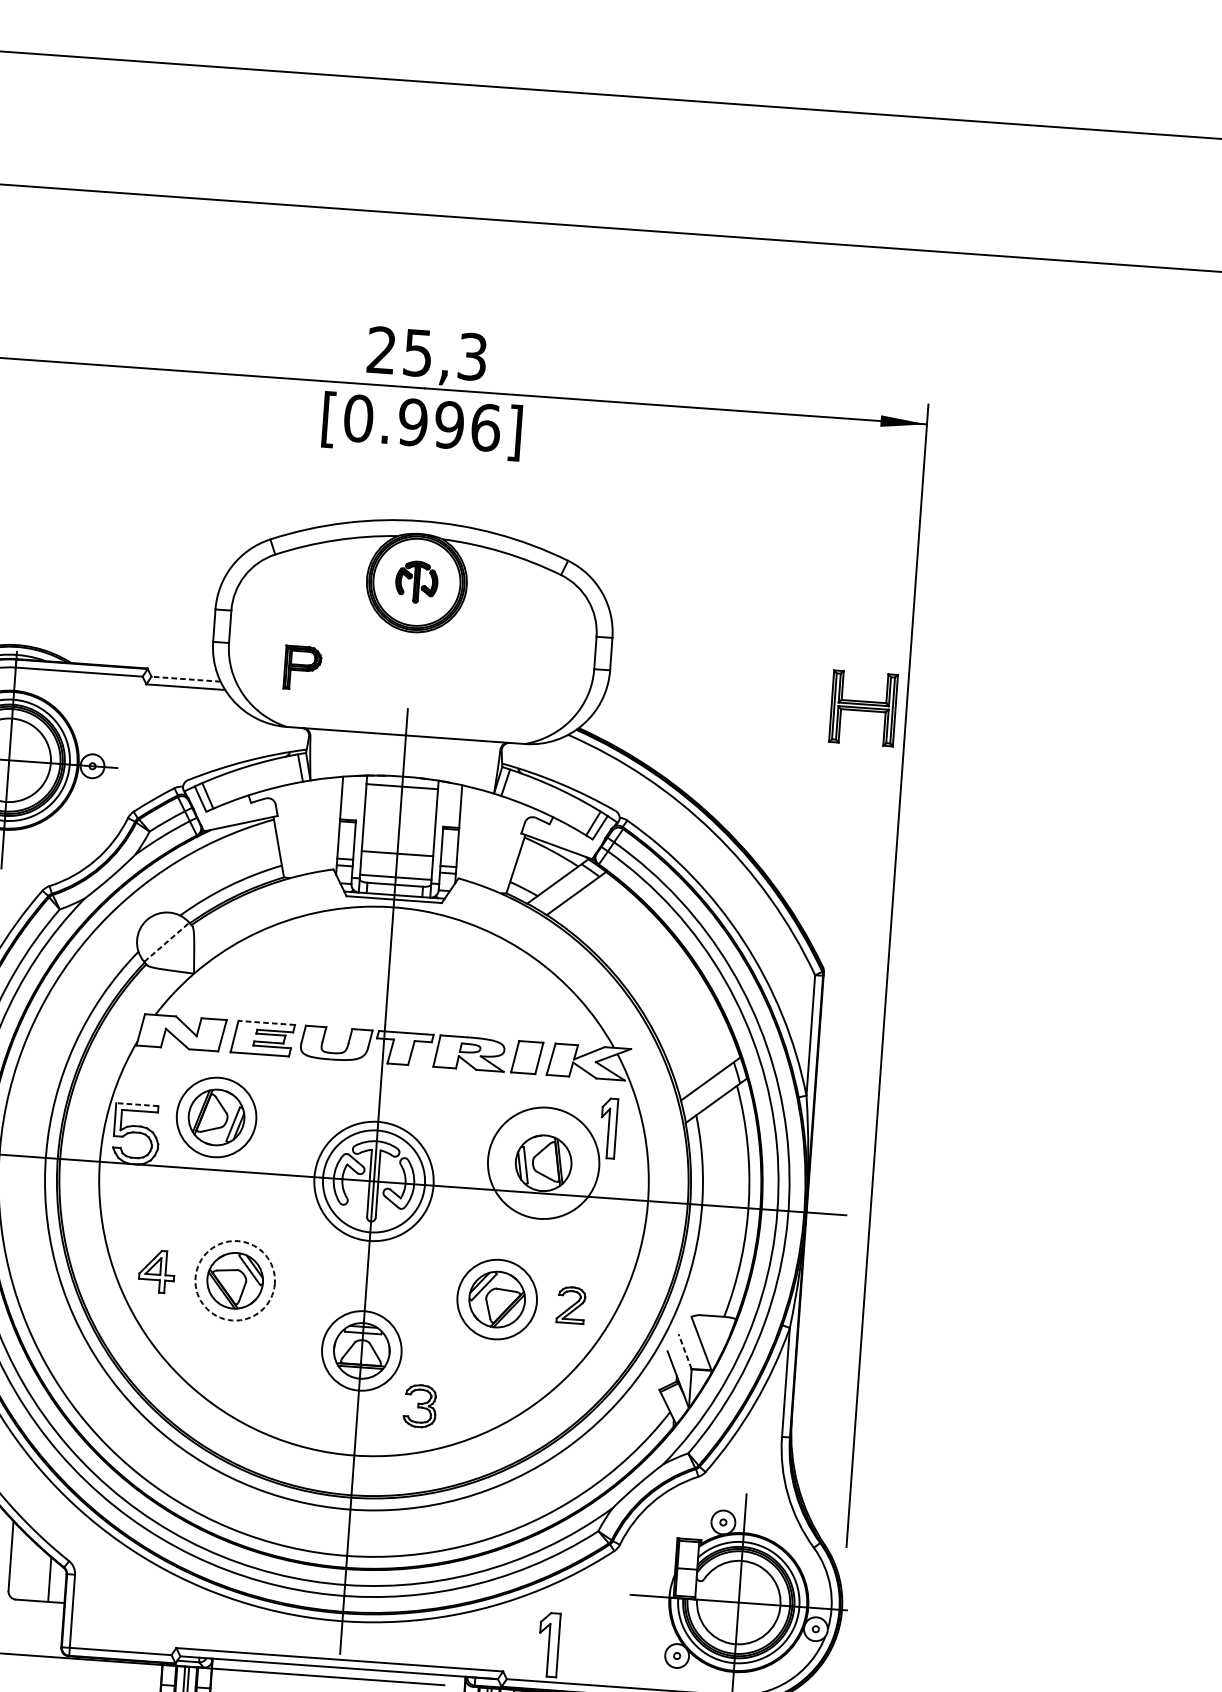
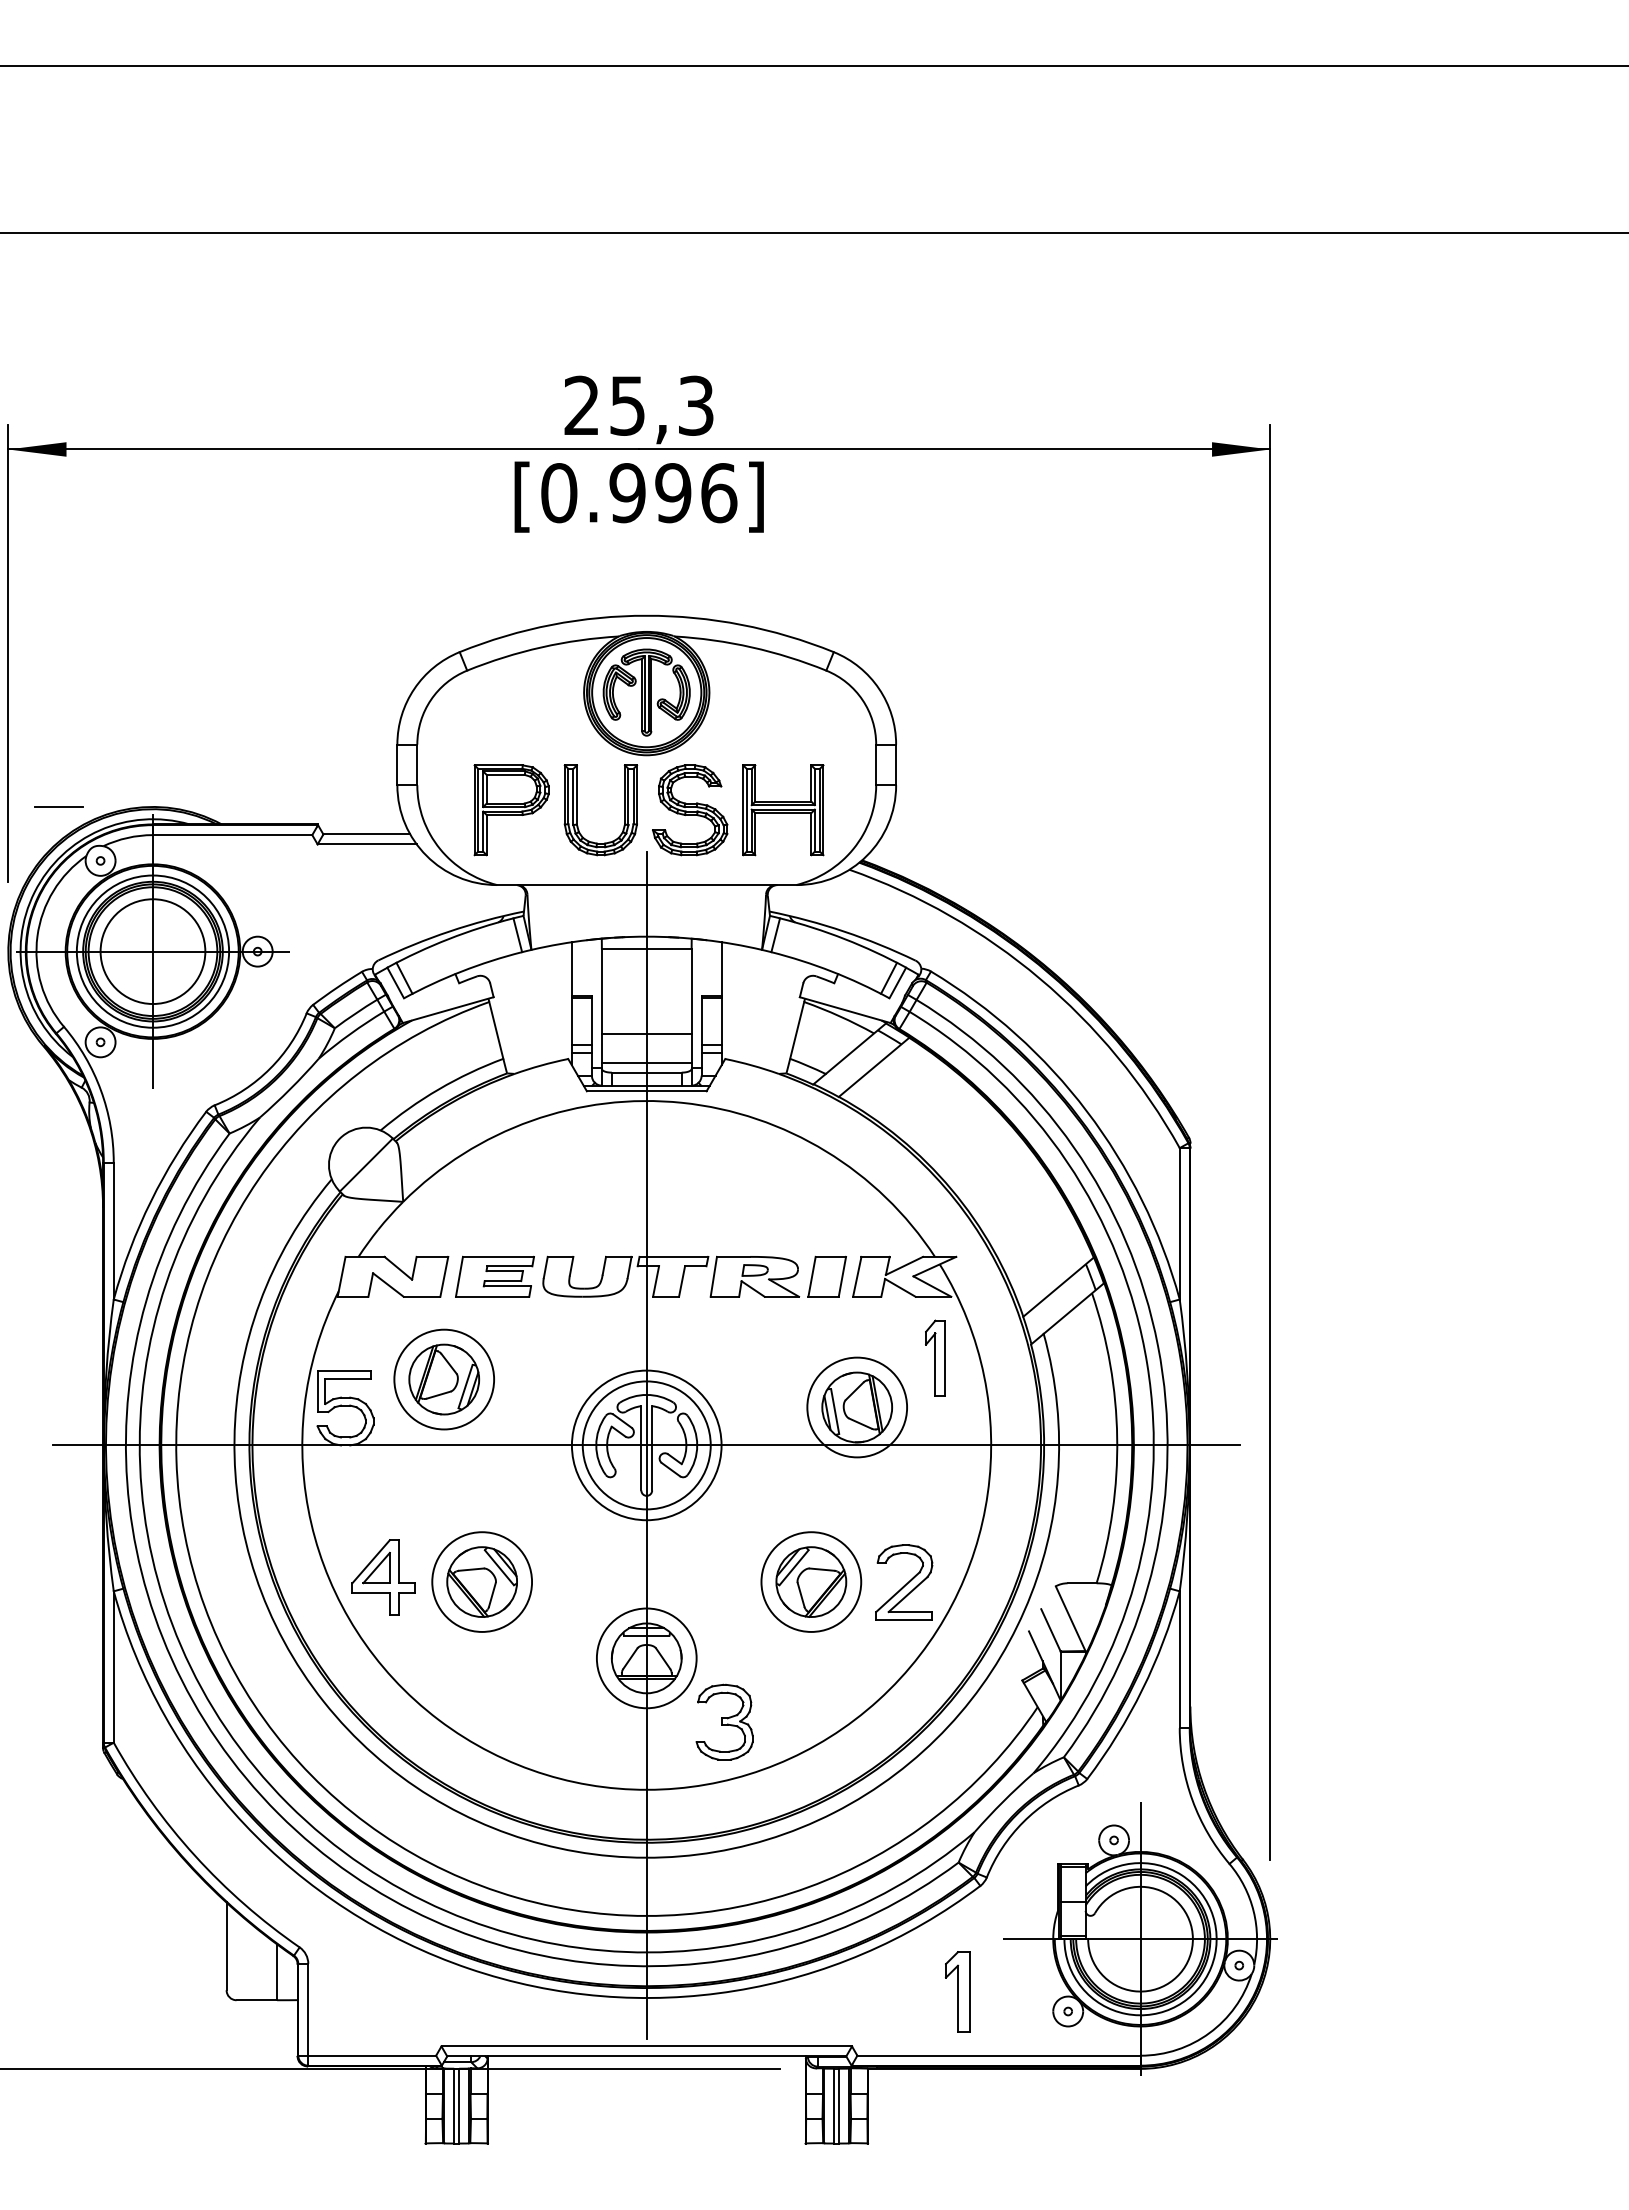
part: (416, 582) -> (646, 692), size x1.67
part: (302, 668) -> (511, 810), size x1.67
part: (355, 672) -> (577, 810), added
part: (445, 678) -> (690, 810), added
line: (185, 679) -> (366, 834), dashed -> solid
part: (863, 708) -> (783, 810), moved
line: (166, 941) -> (366, 1164), dashed -> solid
line: (266, 1022) -> (498, 1256), dashed -> solid
line: (136, 1104) -> (343, 1370), dashed -> solid
circle: (543, 1163) -> (857, 1407), size x0.71
part: (156, 1271) -> (383, 1577), size x1.43
circle: (235, 1280) -> (482, 1581), dashed -> solid
part: (571, 1305) -> (904, 1582), size x1.67
line: (684, 1350) -> (1050, 1629), dashed -> solid
part: (420, 1405) -> (724, 1721), size x1.43
part: (548, 1644) -> (957, 1991), moved

